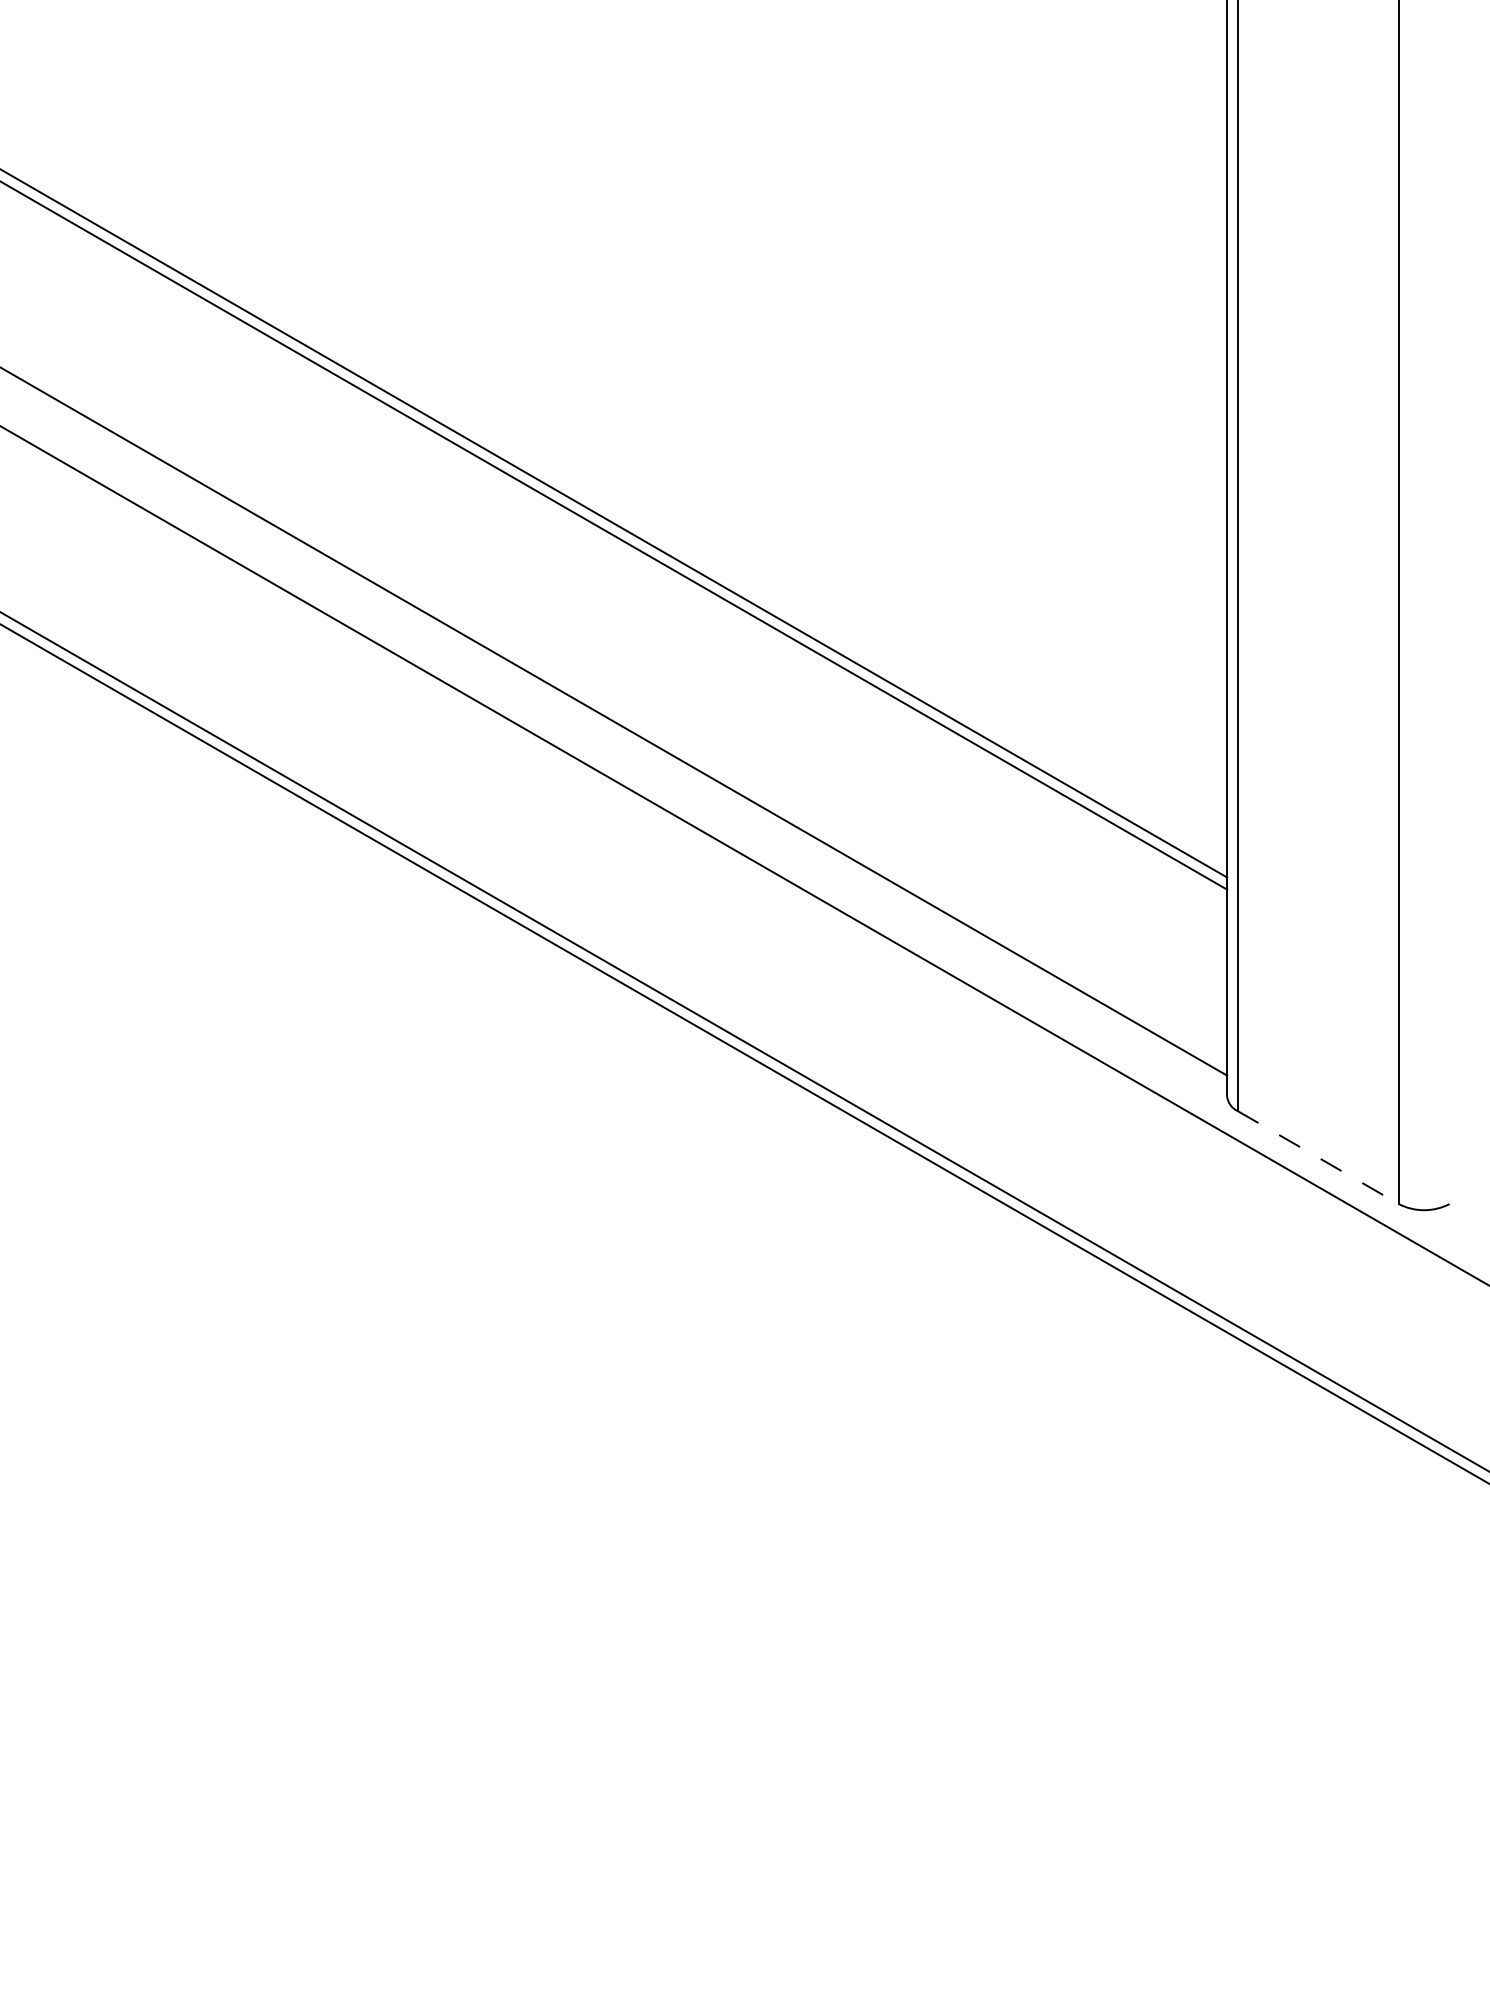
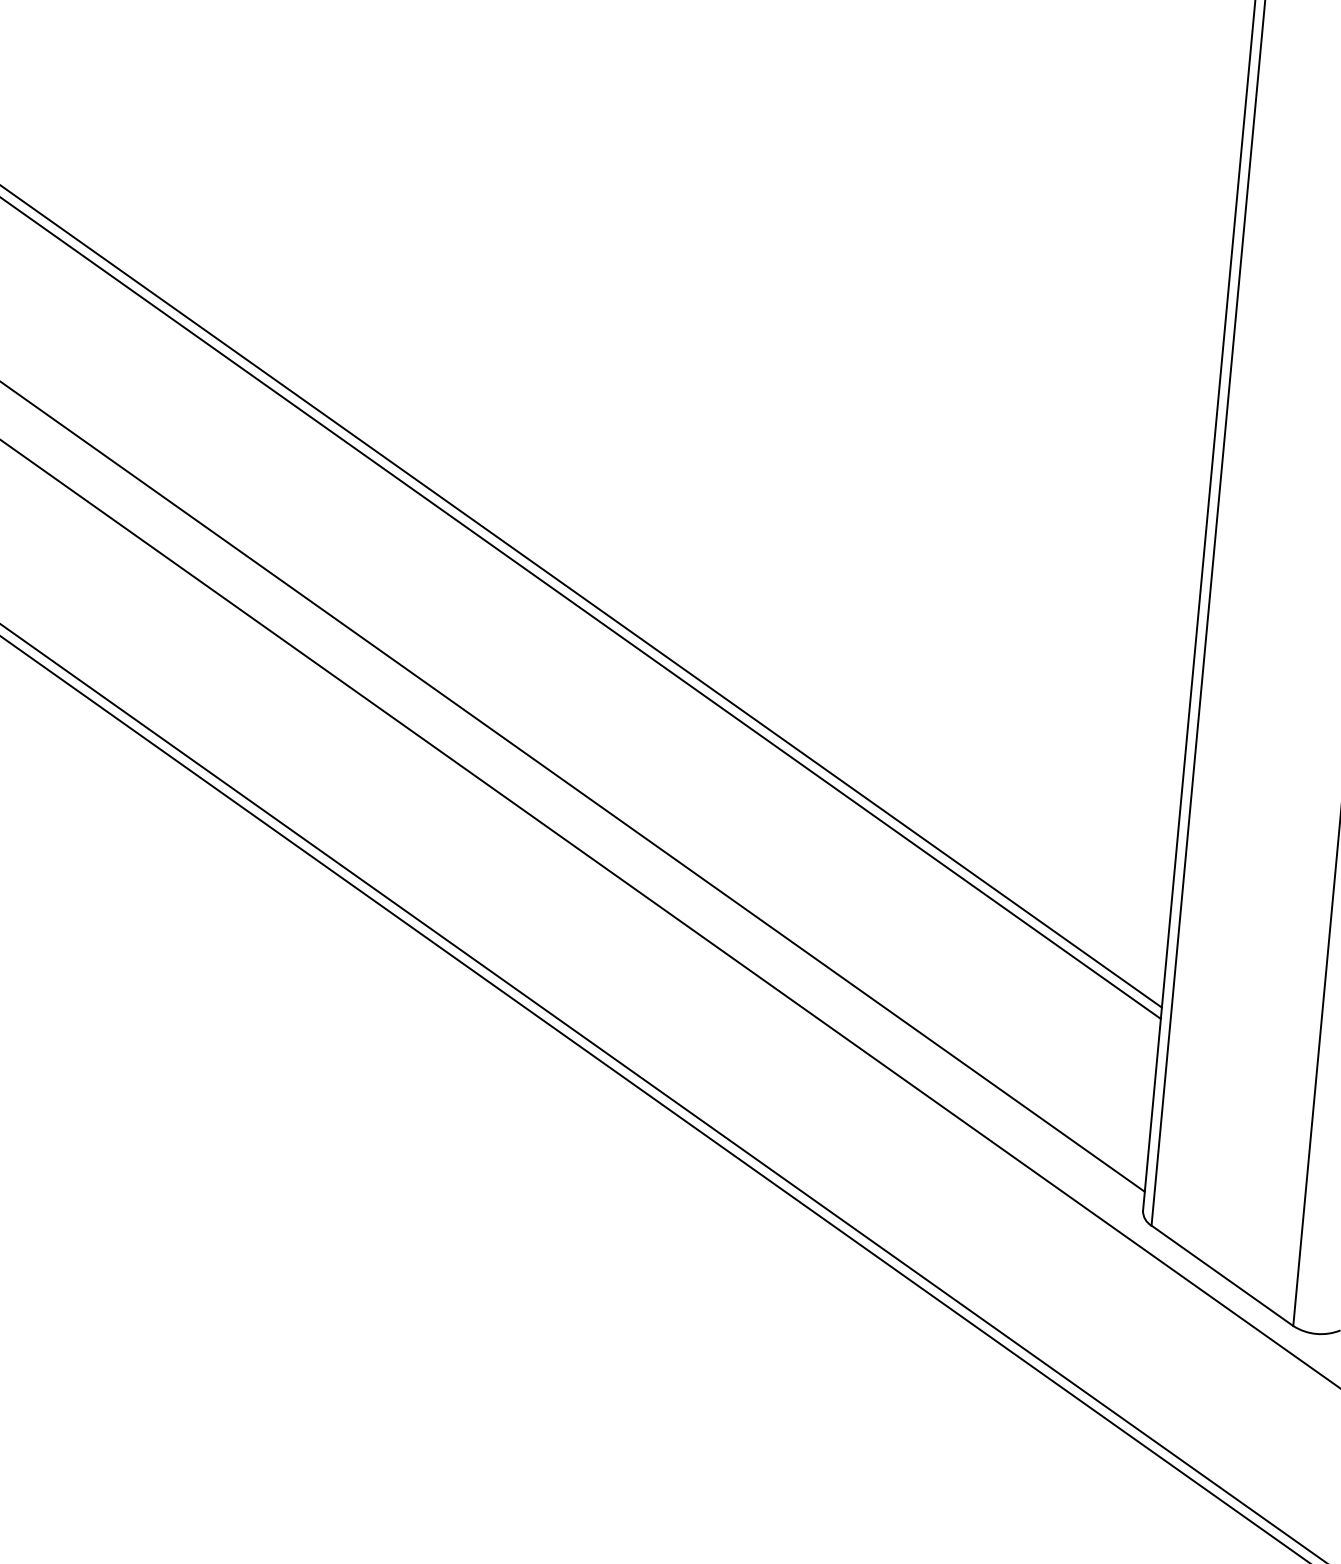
line: (1318, 1157) -> (1222, 1275), dashed -> solid

